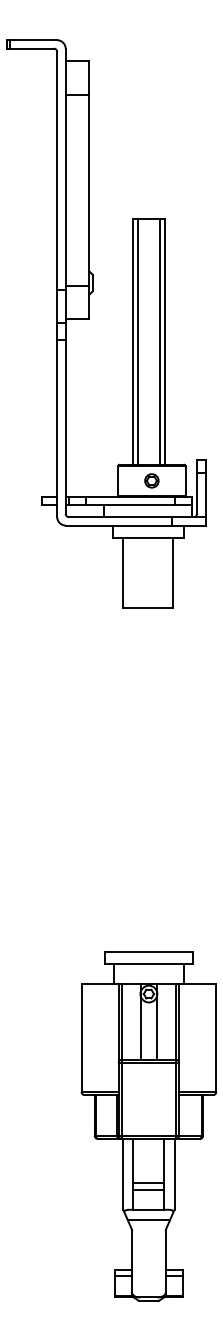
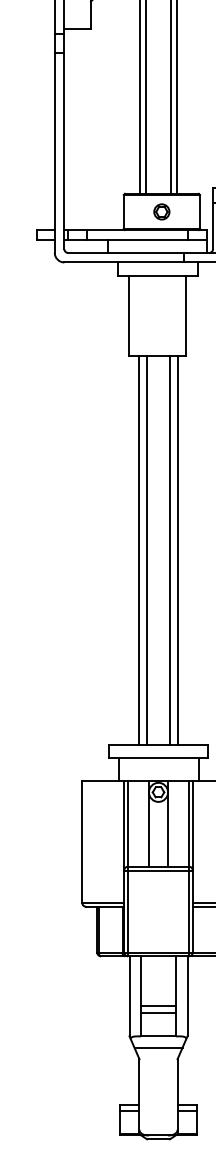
line: (132, 779) -> (139, 549), added
line: (138, 779) -> (146, 549), added
line: (159, 779) -> (170, 549), added
line: (165, 779) -> (177, 549), added

